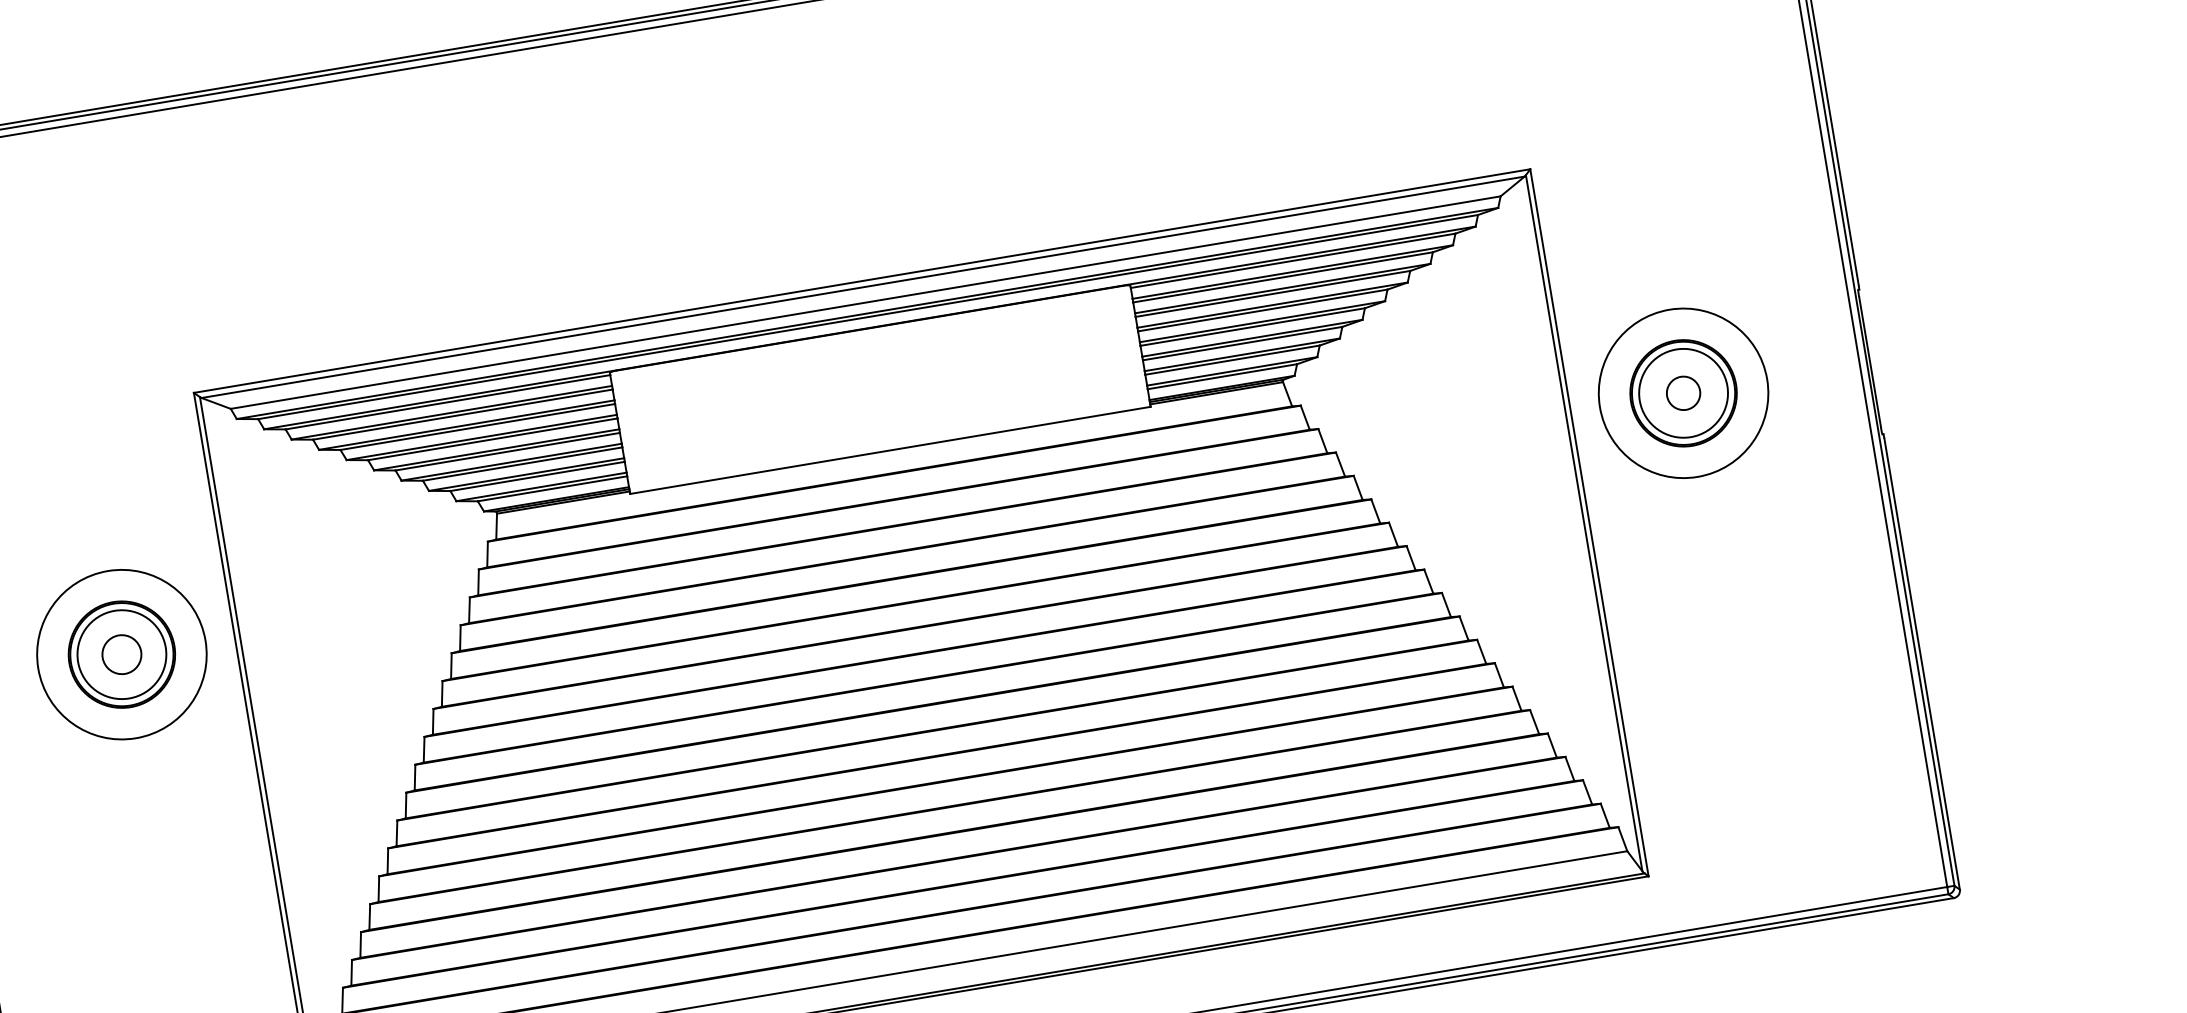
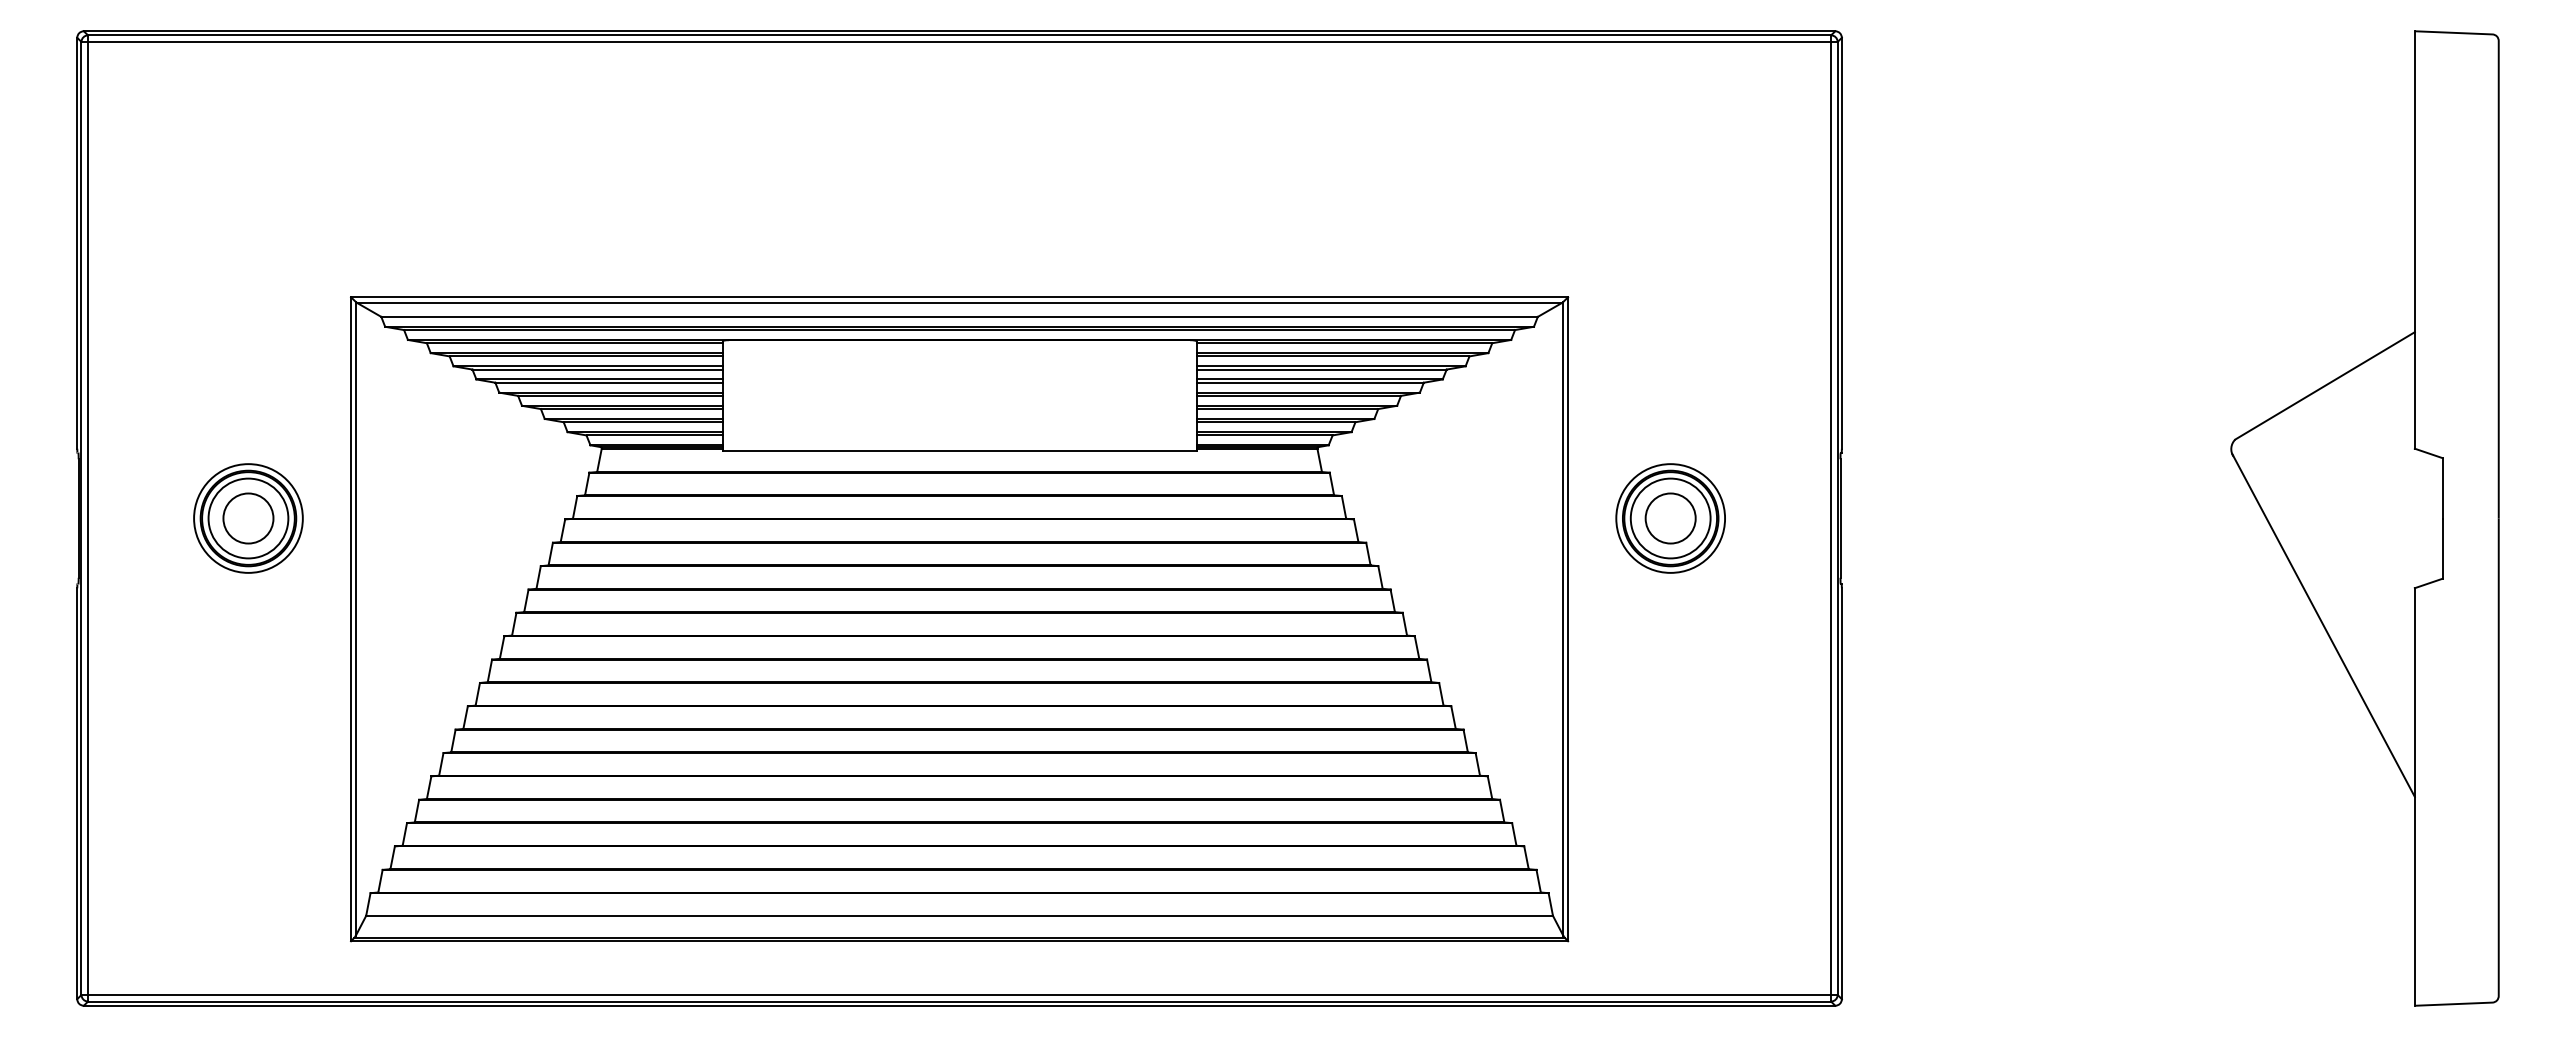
circle: (1683, 393) -> (1670, 518), size x0.71
circle: (1683, 393) -> (1670, 518), size x1.67
circle: (121, 654) -> (248, 518), size x0.71
circle: (121, 654) -> (248, 518), size x1.43

